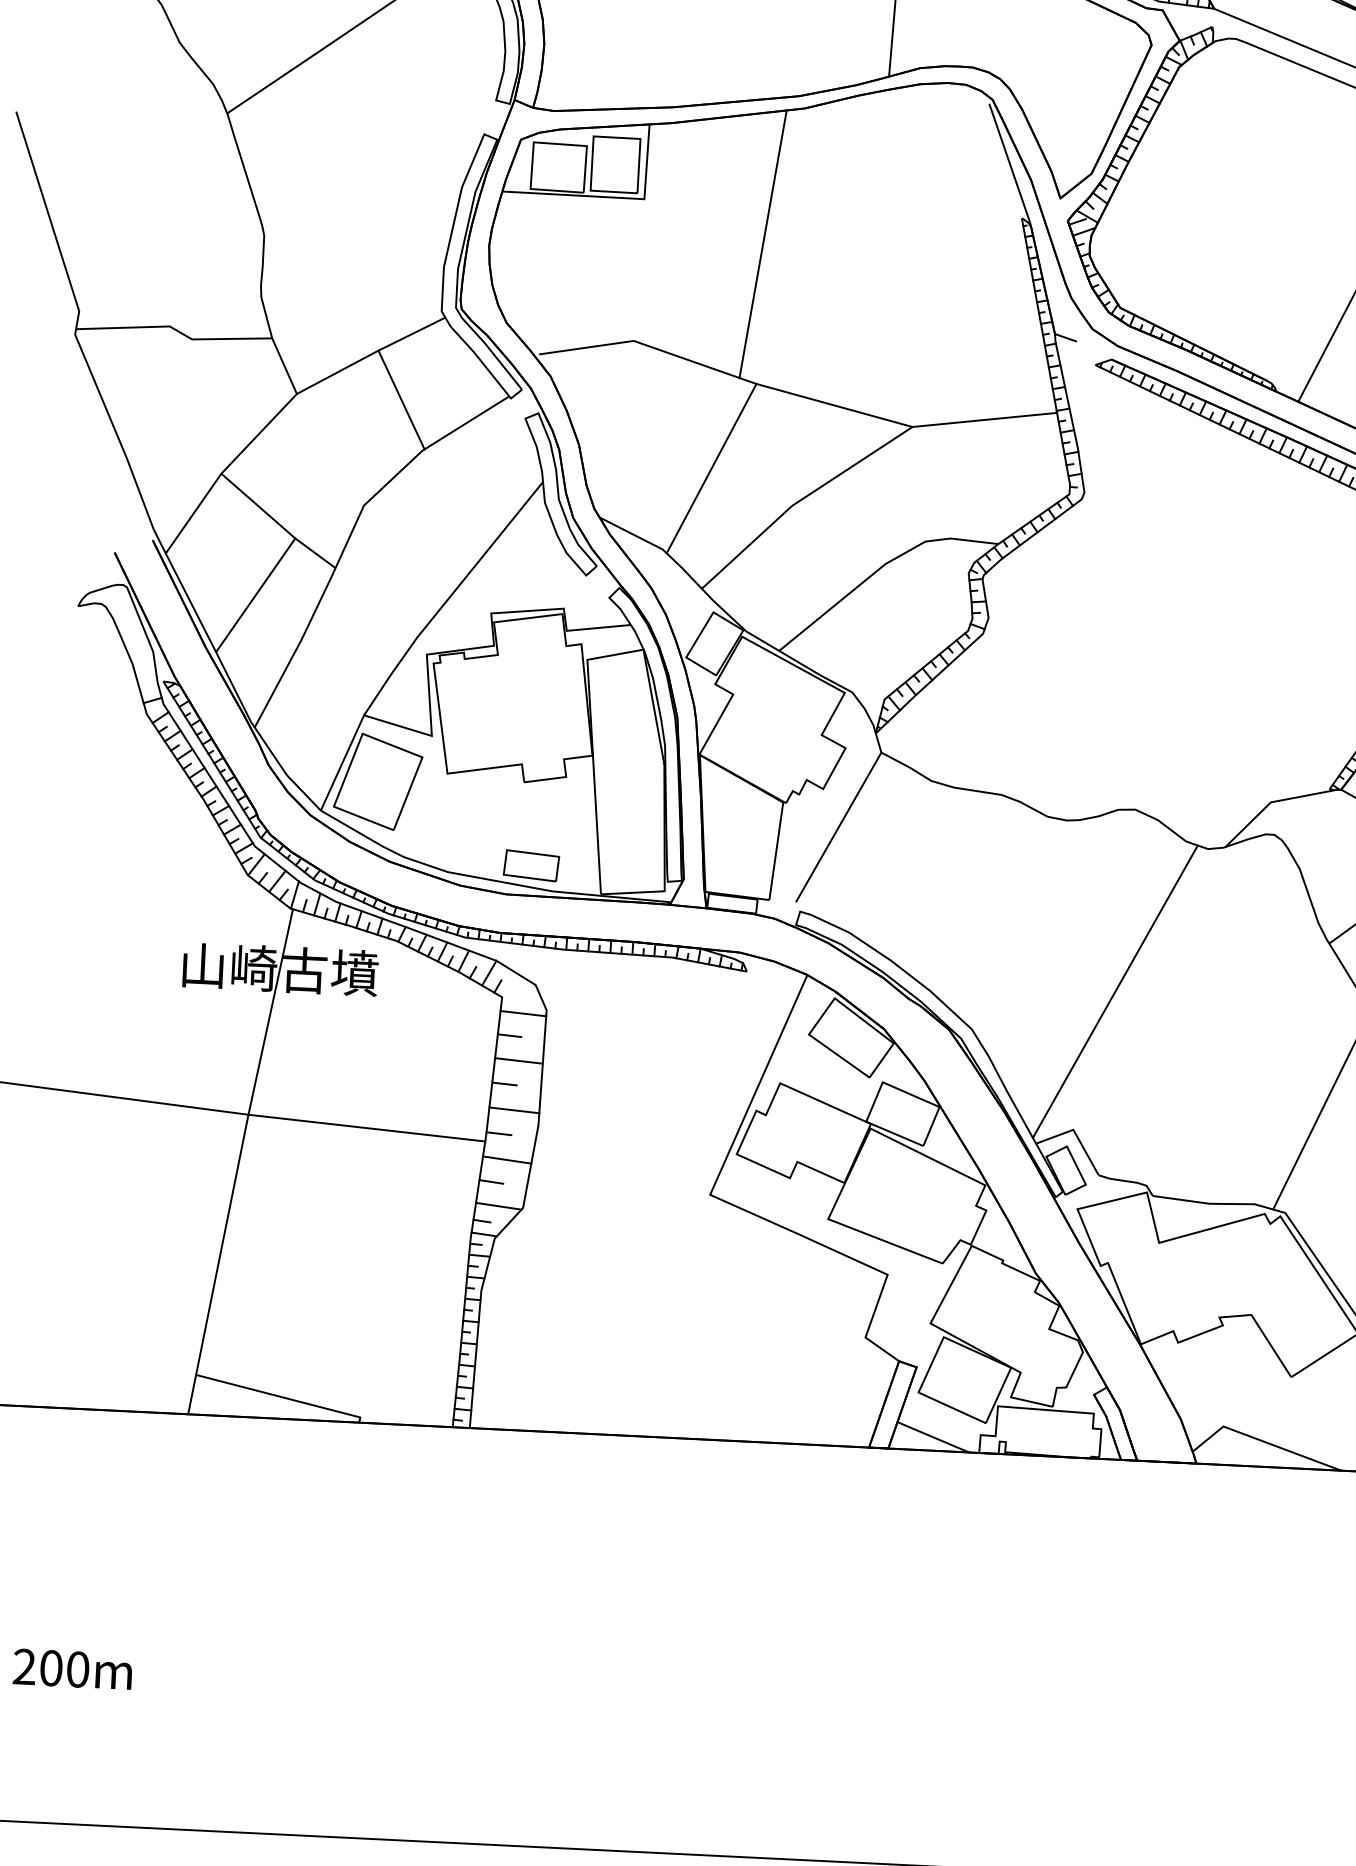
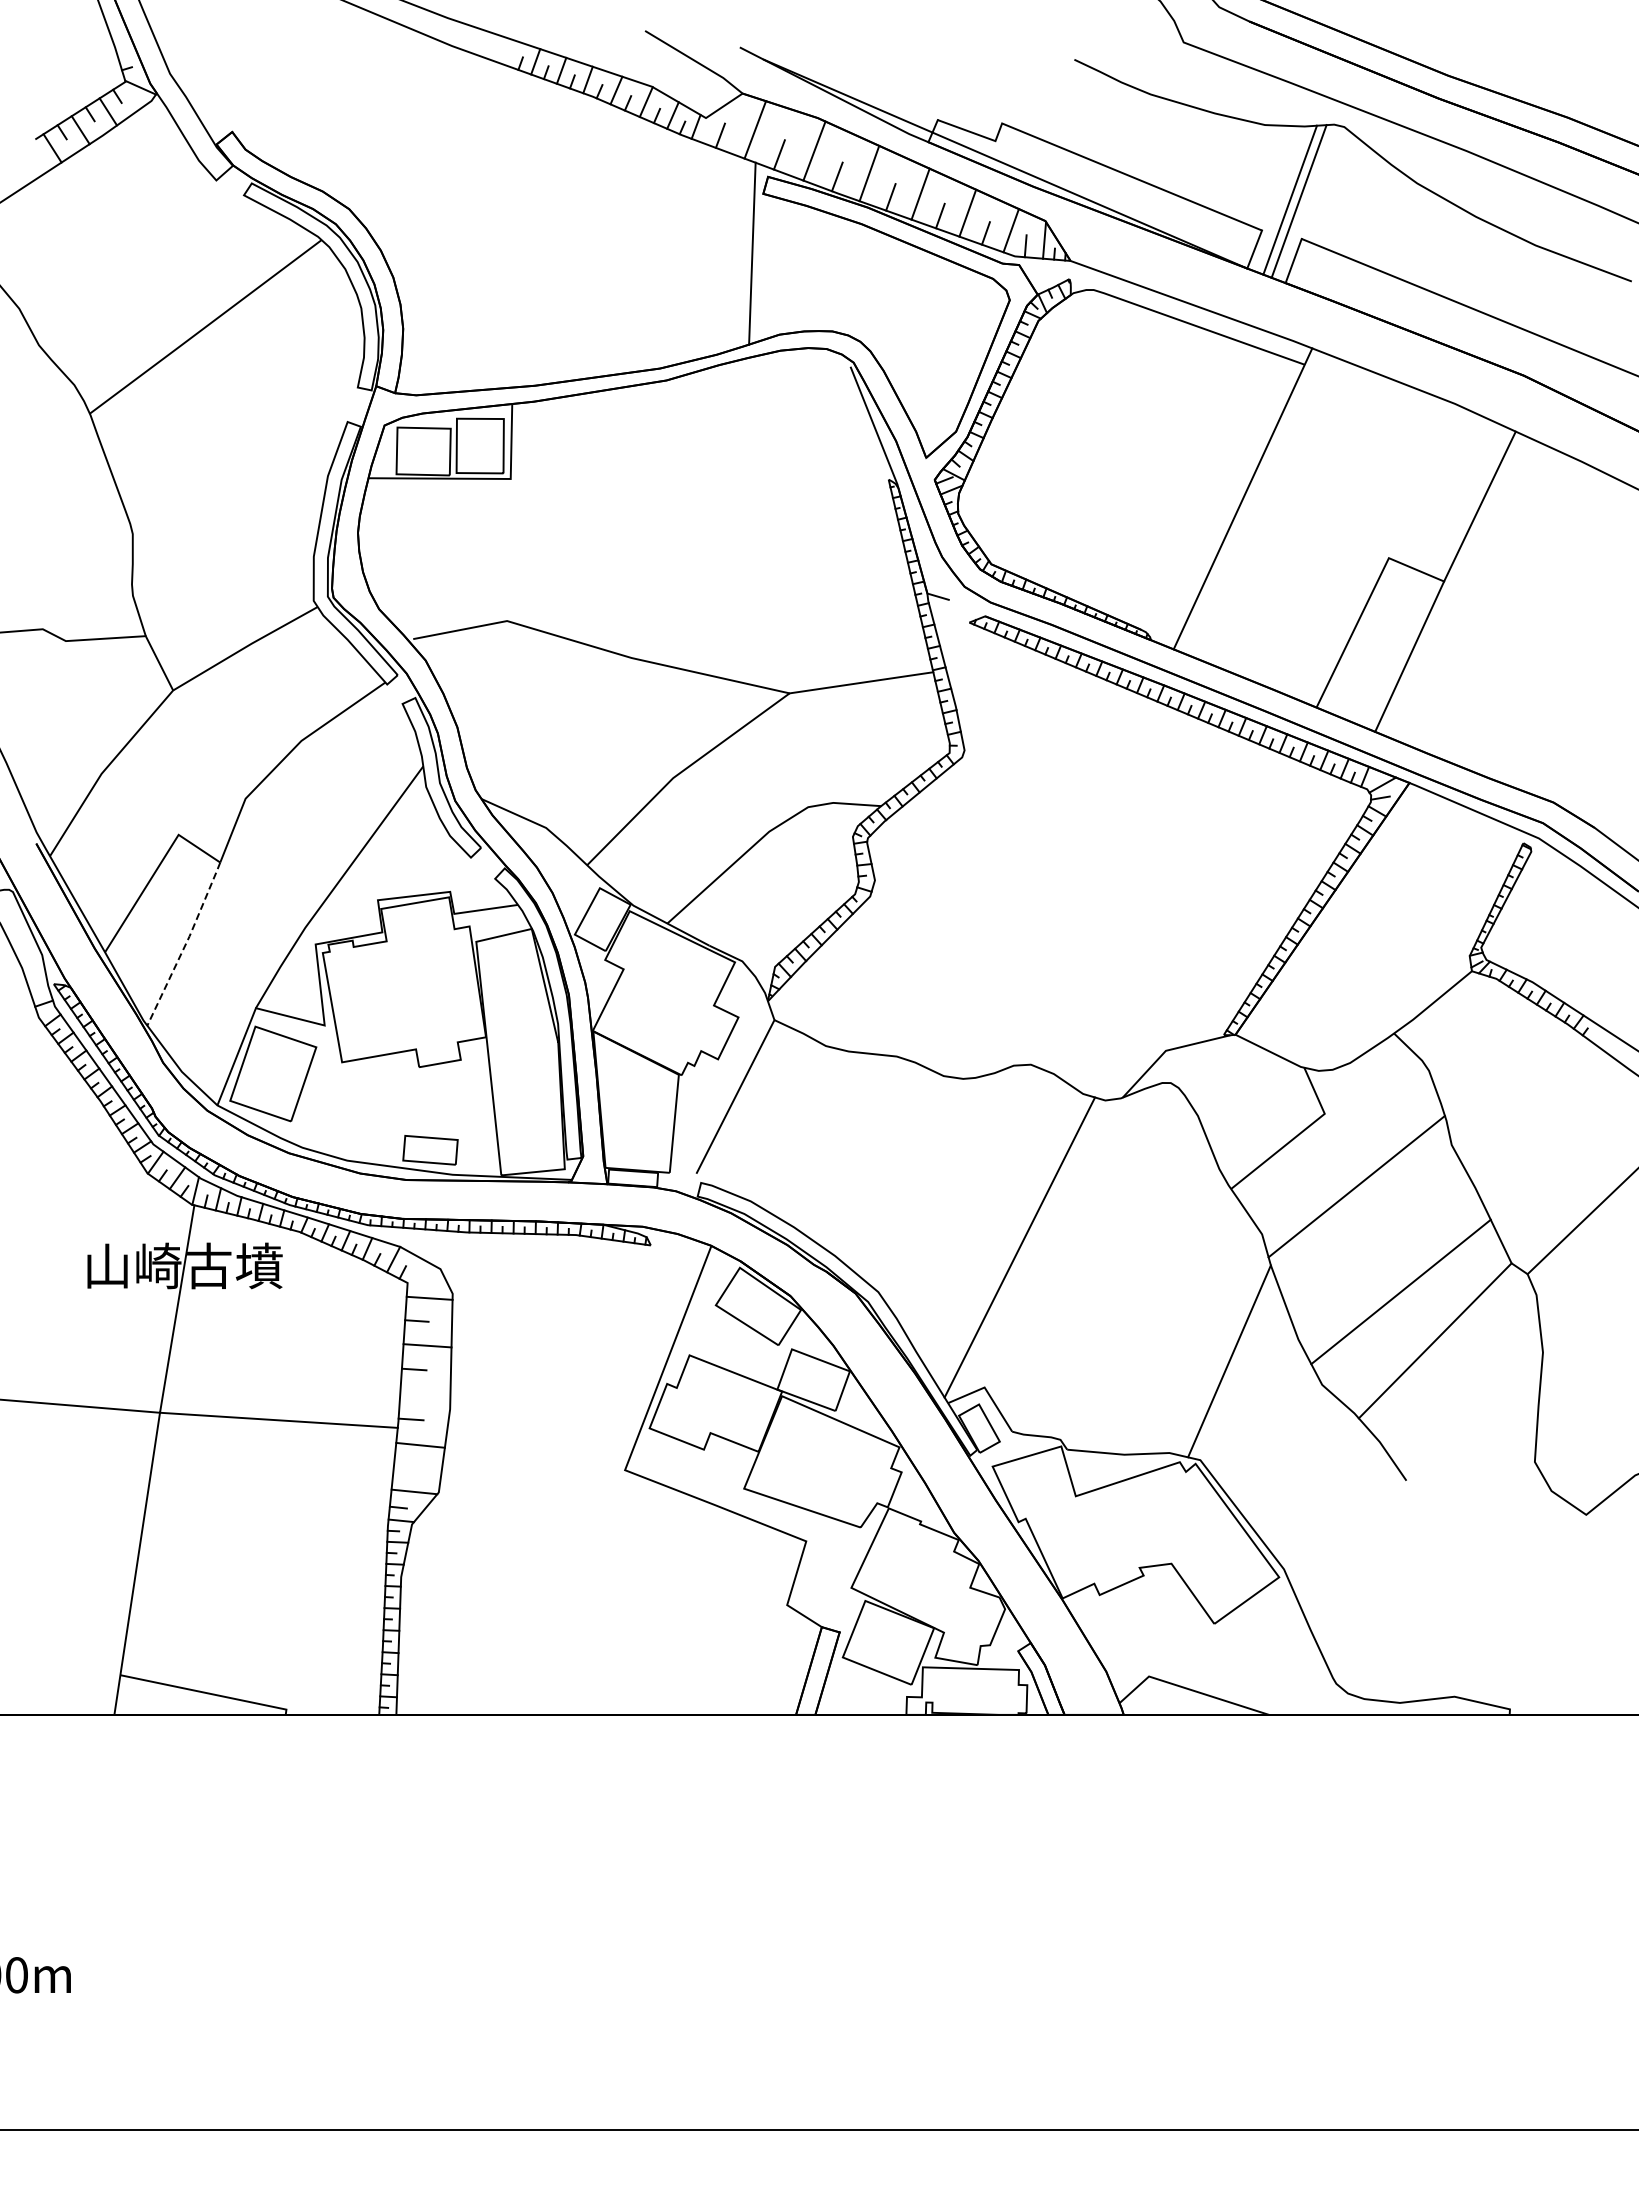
line: (763, 243) -> (631, 517), removed
line: (401, 400) -> (277, 691), removed
line: (711, 468) -> (590, 744), removed
line: (257, 505) -> (139, 803), removed
line: (297, 647) -> (186, 943), solid -> dashed
line: (514, 1110) -> (425, 1395), removed
line: (491, 1181) -> (405, 1467), removed
line: (933, 1437) -> (859, 1701), removed

